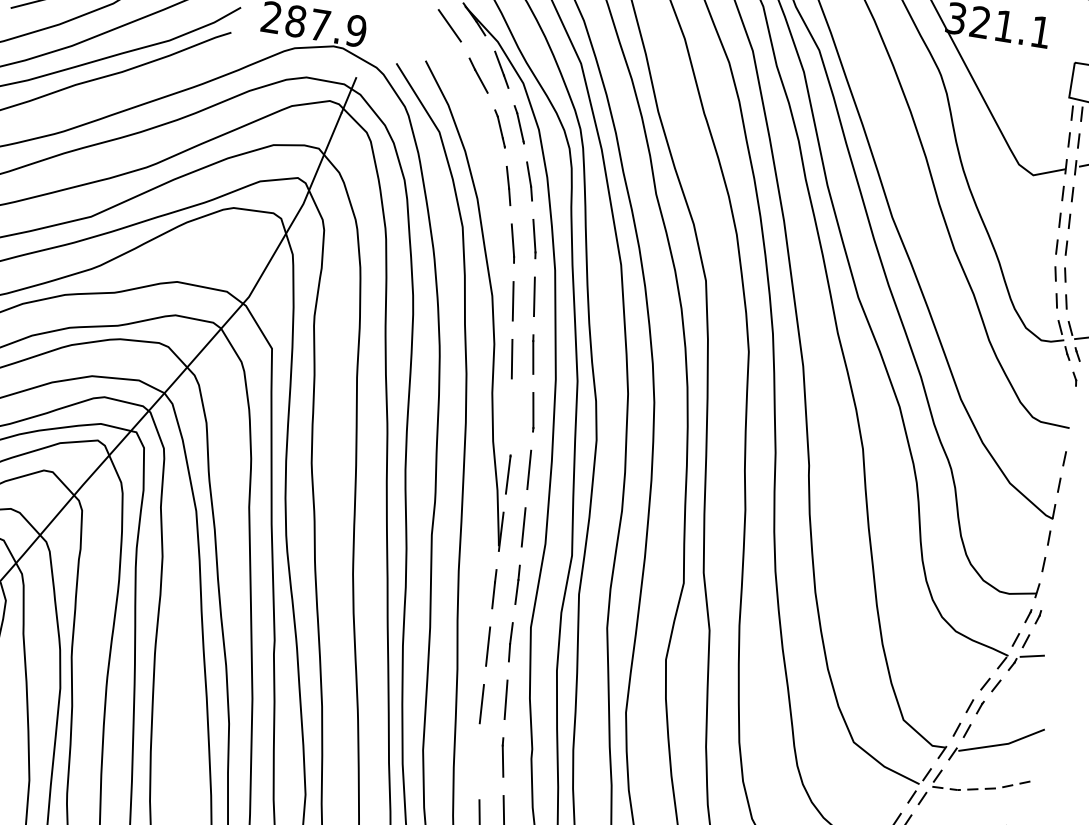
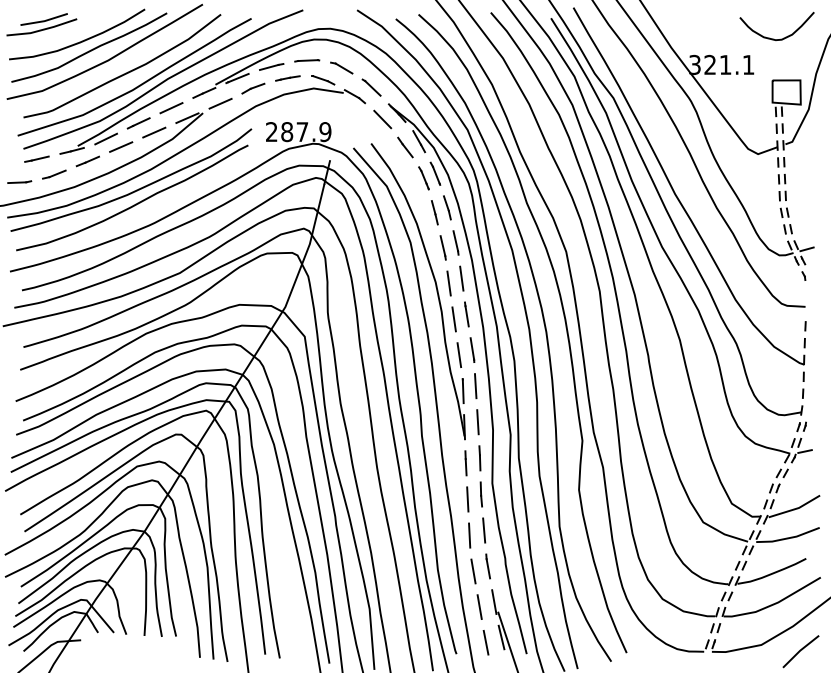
line: (511, 417) -> (459, 355), added
line: (478, 761) -> (473, 571), added
line: (984, 789) -> (788, 538), dashed -> solid

